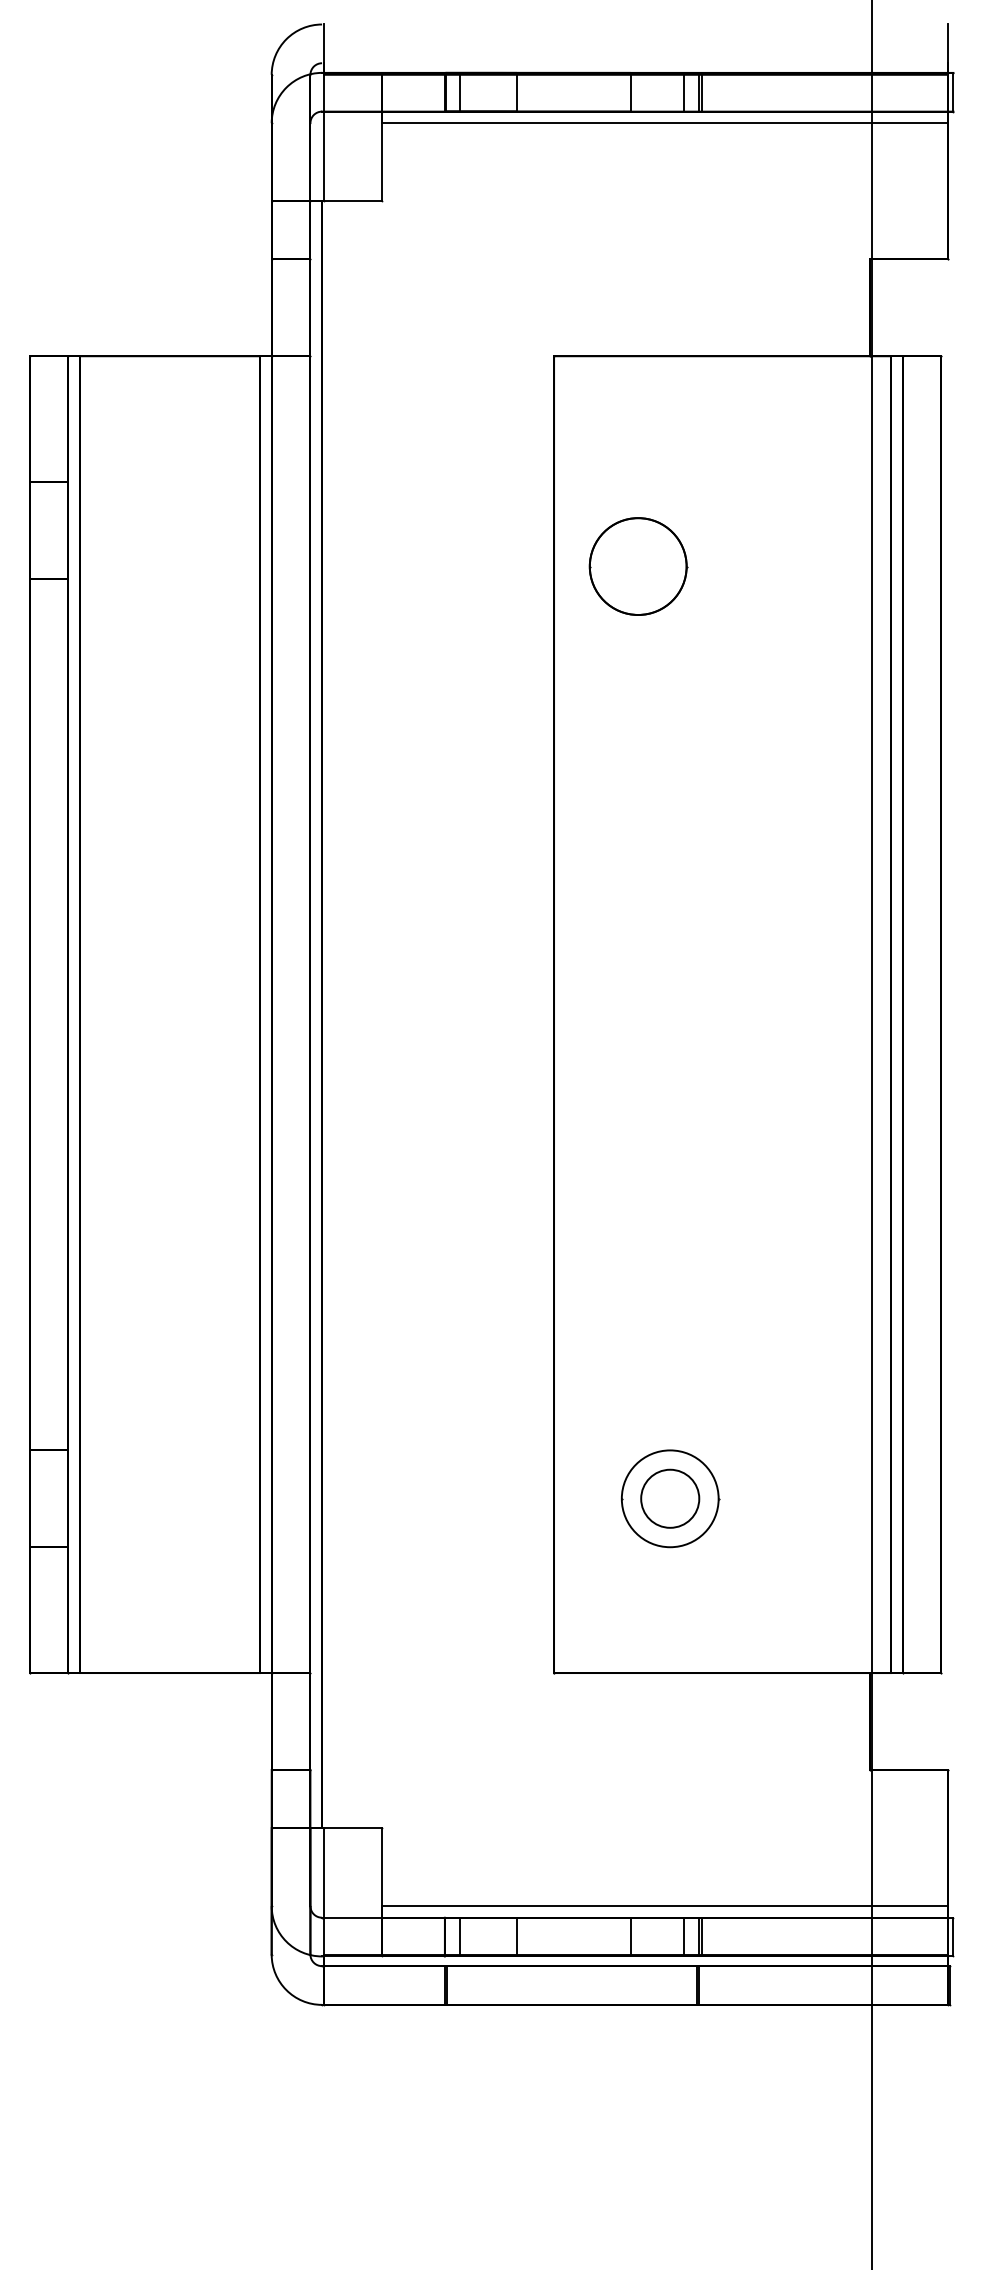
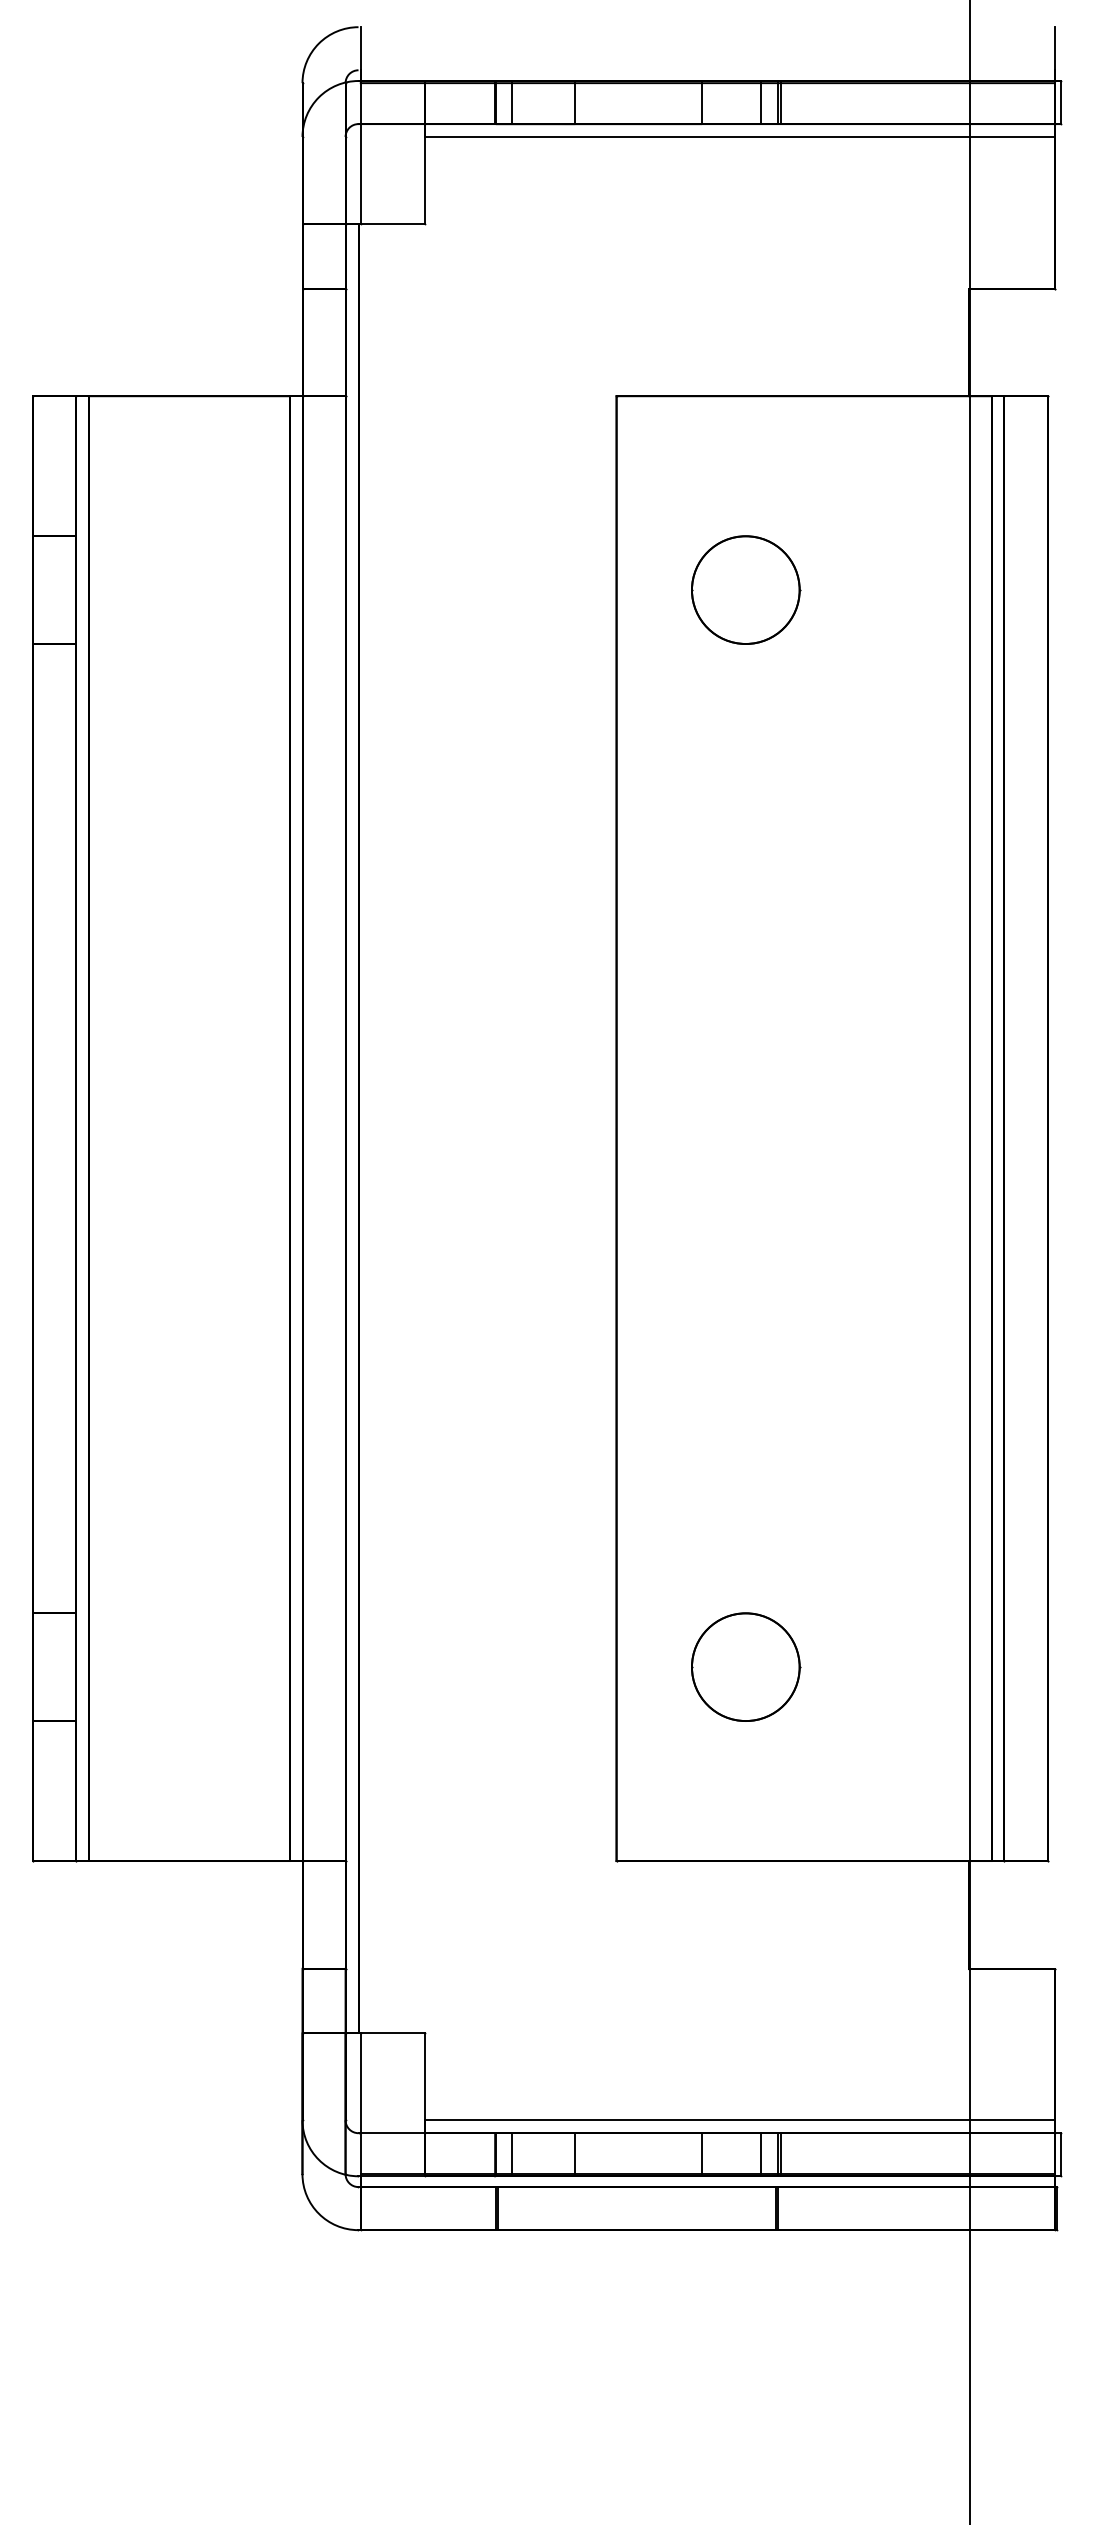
part: (638, 566) -> (746, 590), moved
circle: (669, 1498) -> (745, 1666), size x1.67

